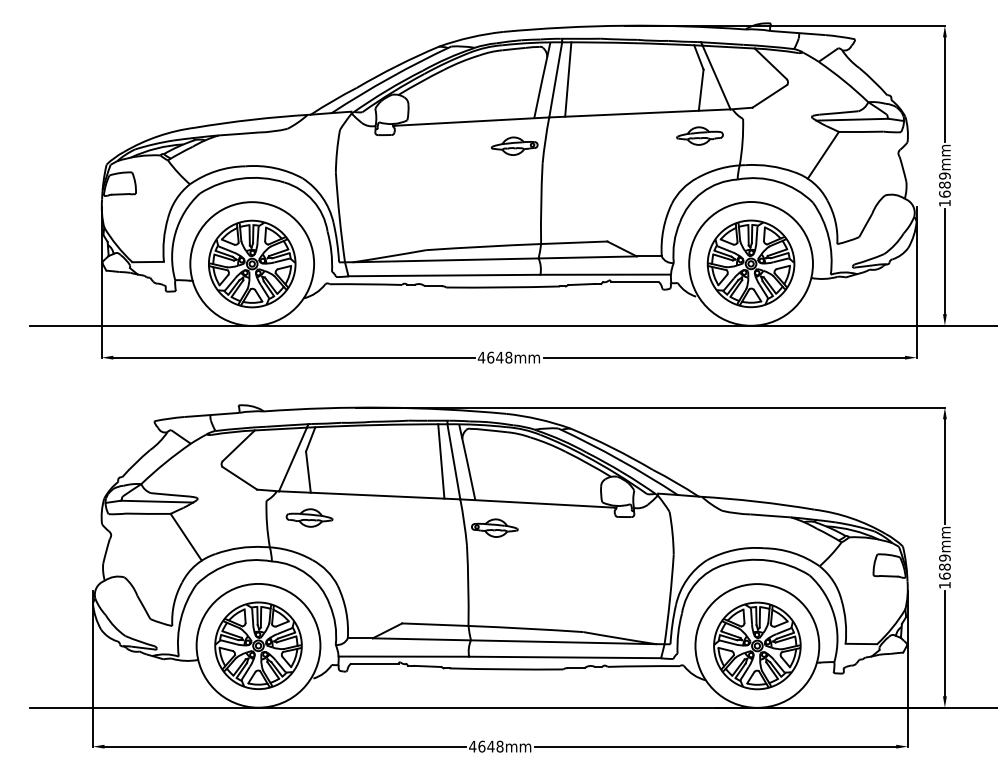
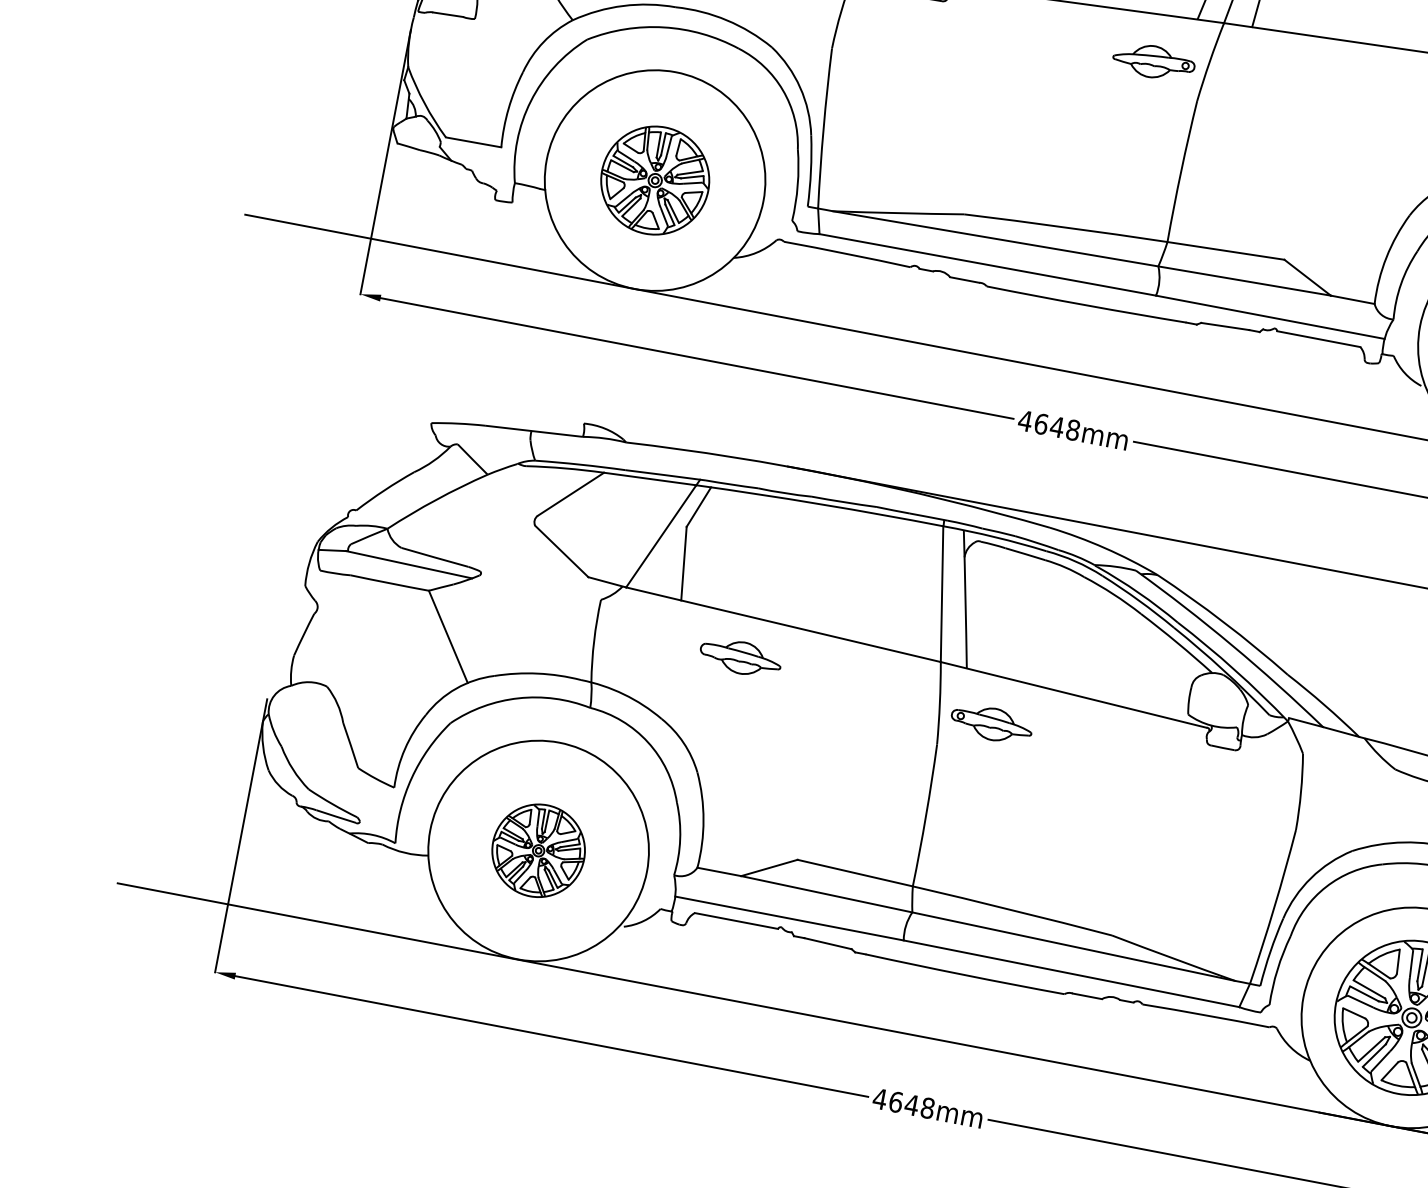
part: (252, 263) -> (655, 179), size x0.7
line: (441, 461) -> (920, 589), removed
part: (309, 517) -> (740, 656), moved
part: (258, 645) -> (538, 850), size x0.6

